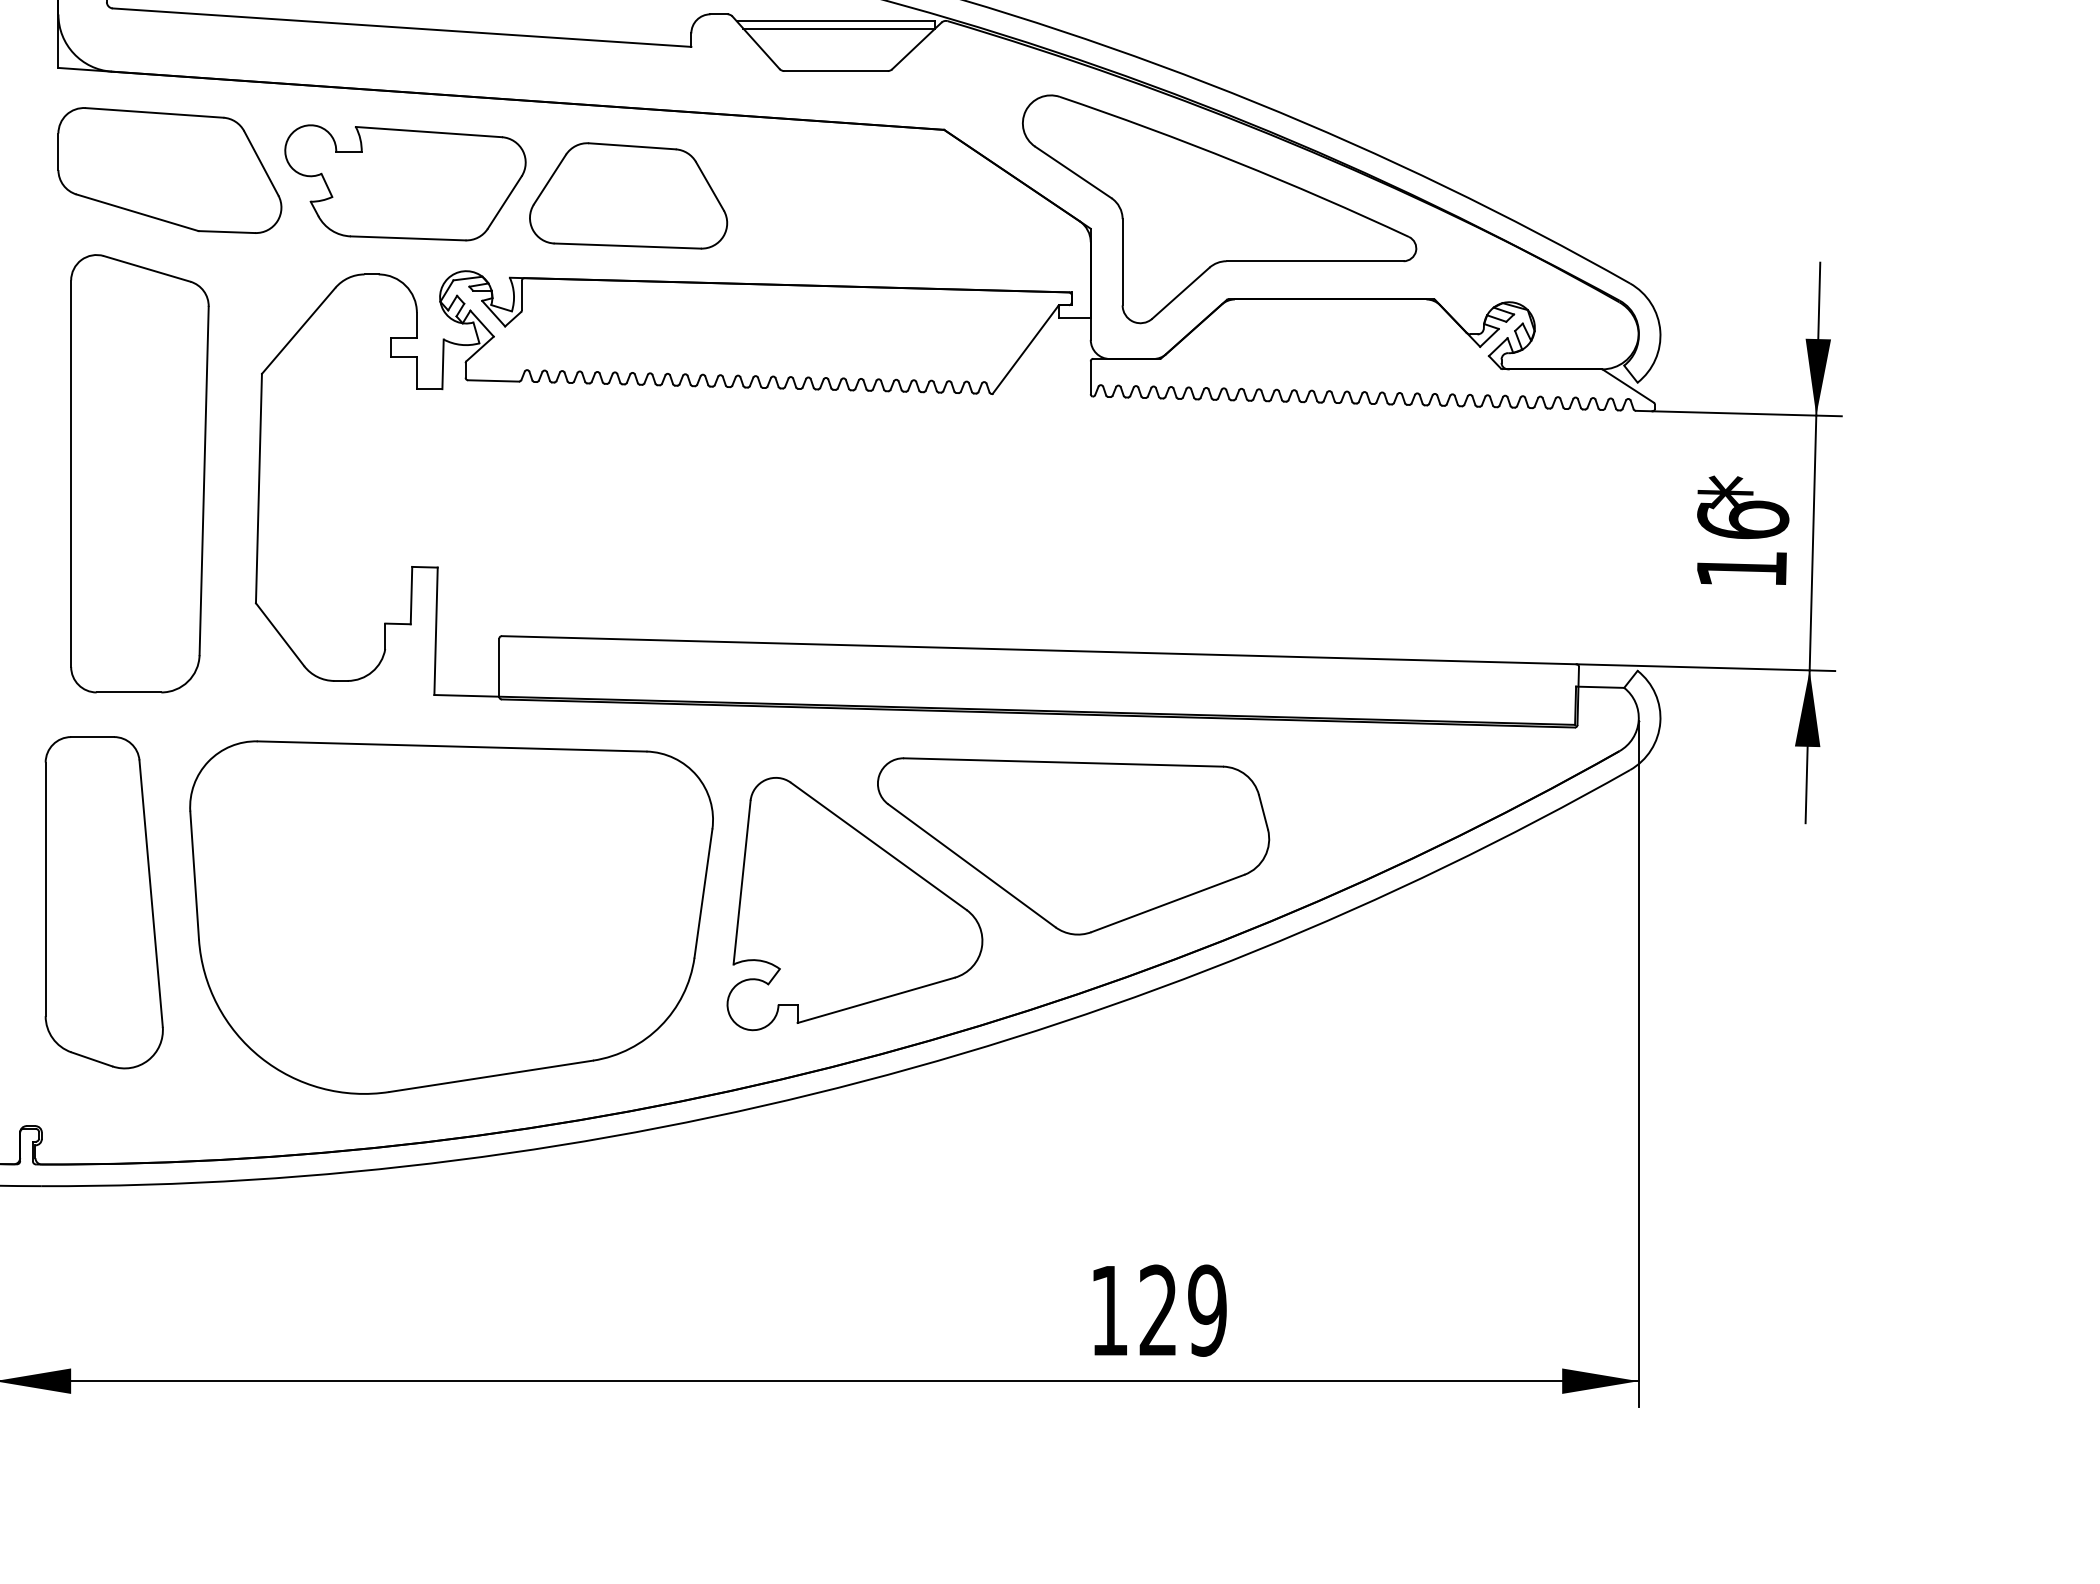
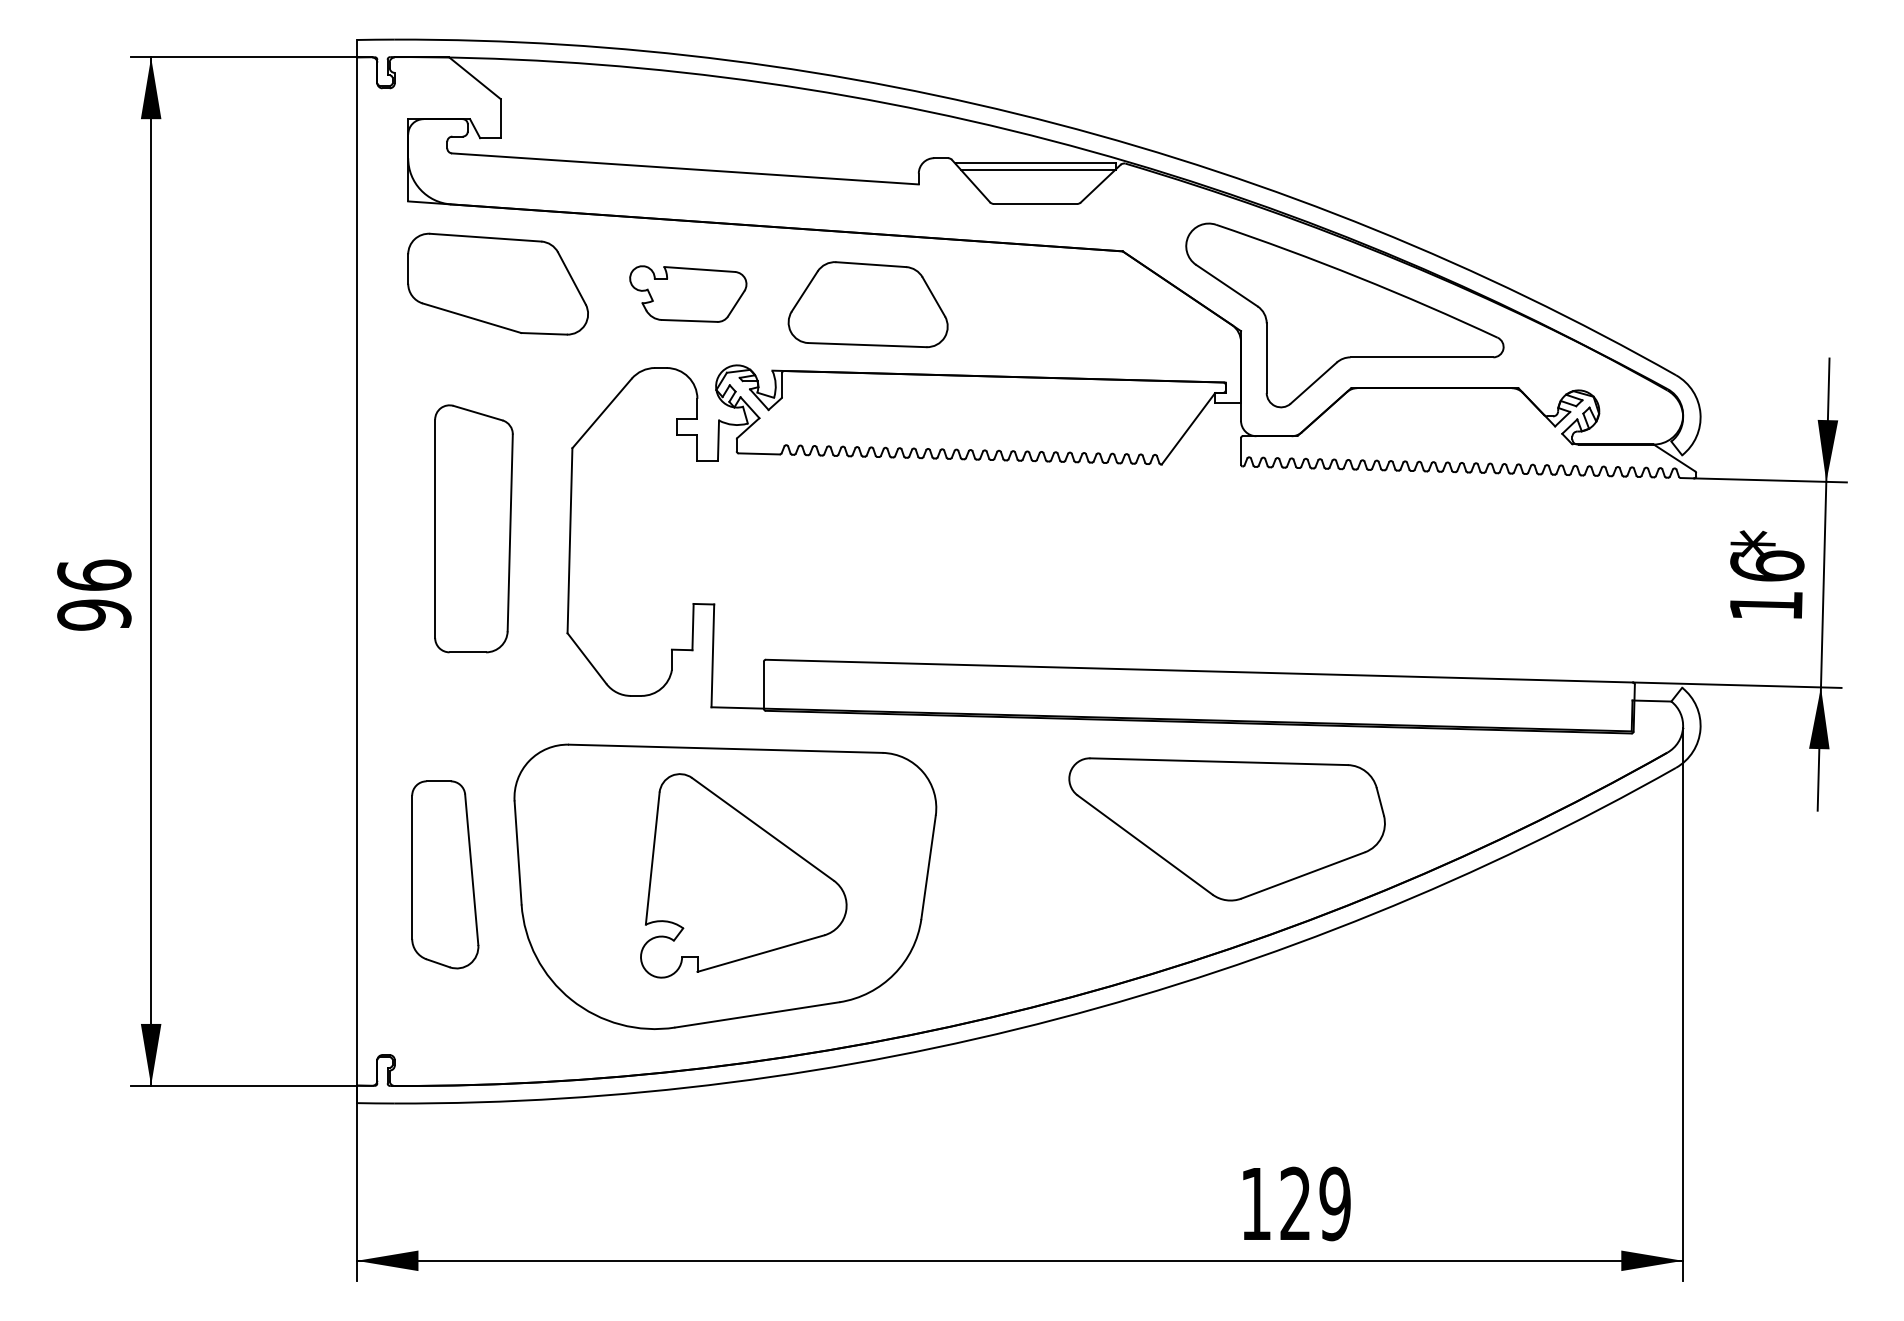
part: (405, 182) -> (688, 293), size x0.6
part: (139, 473) -> (473, 528), size x0.7
part: (104, 902) -> (445, 874), size x0.7
part: (854, 903) -> (743, 875), moved

